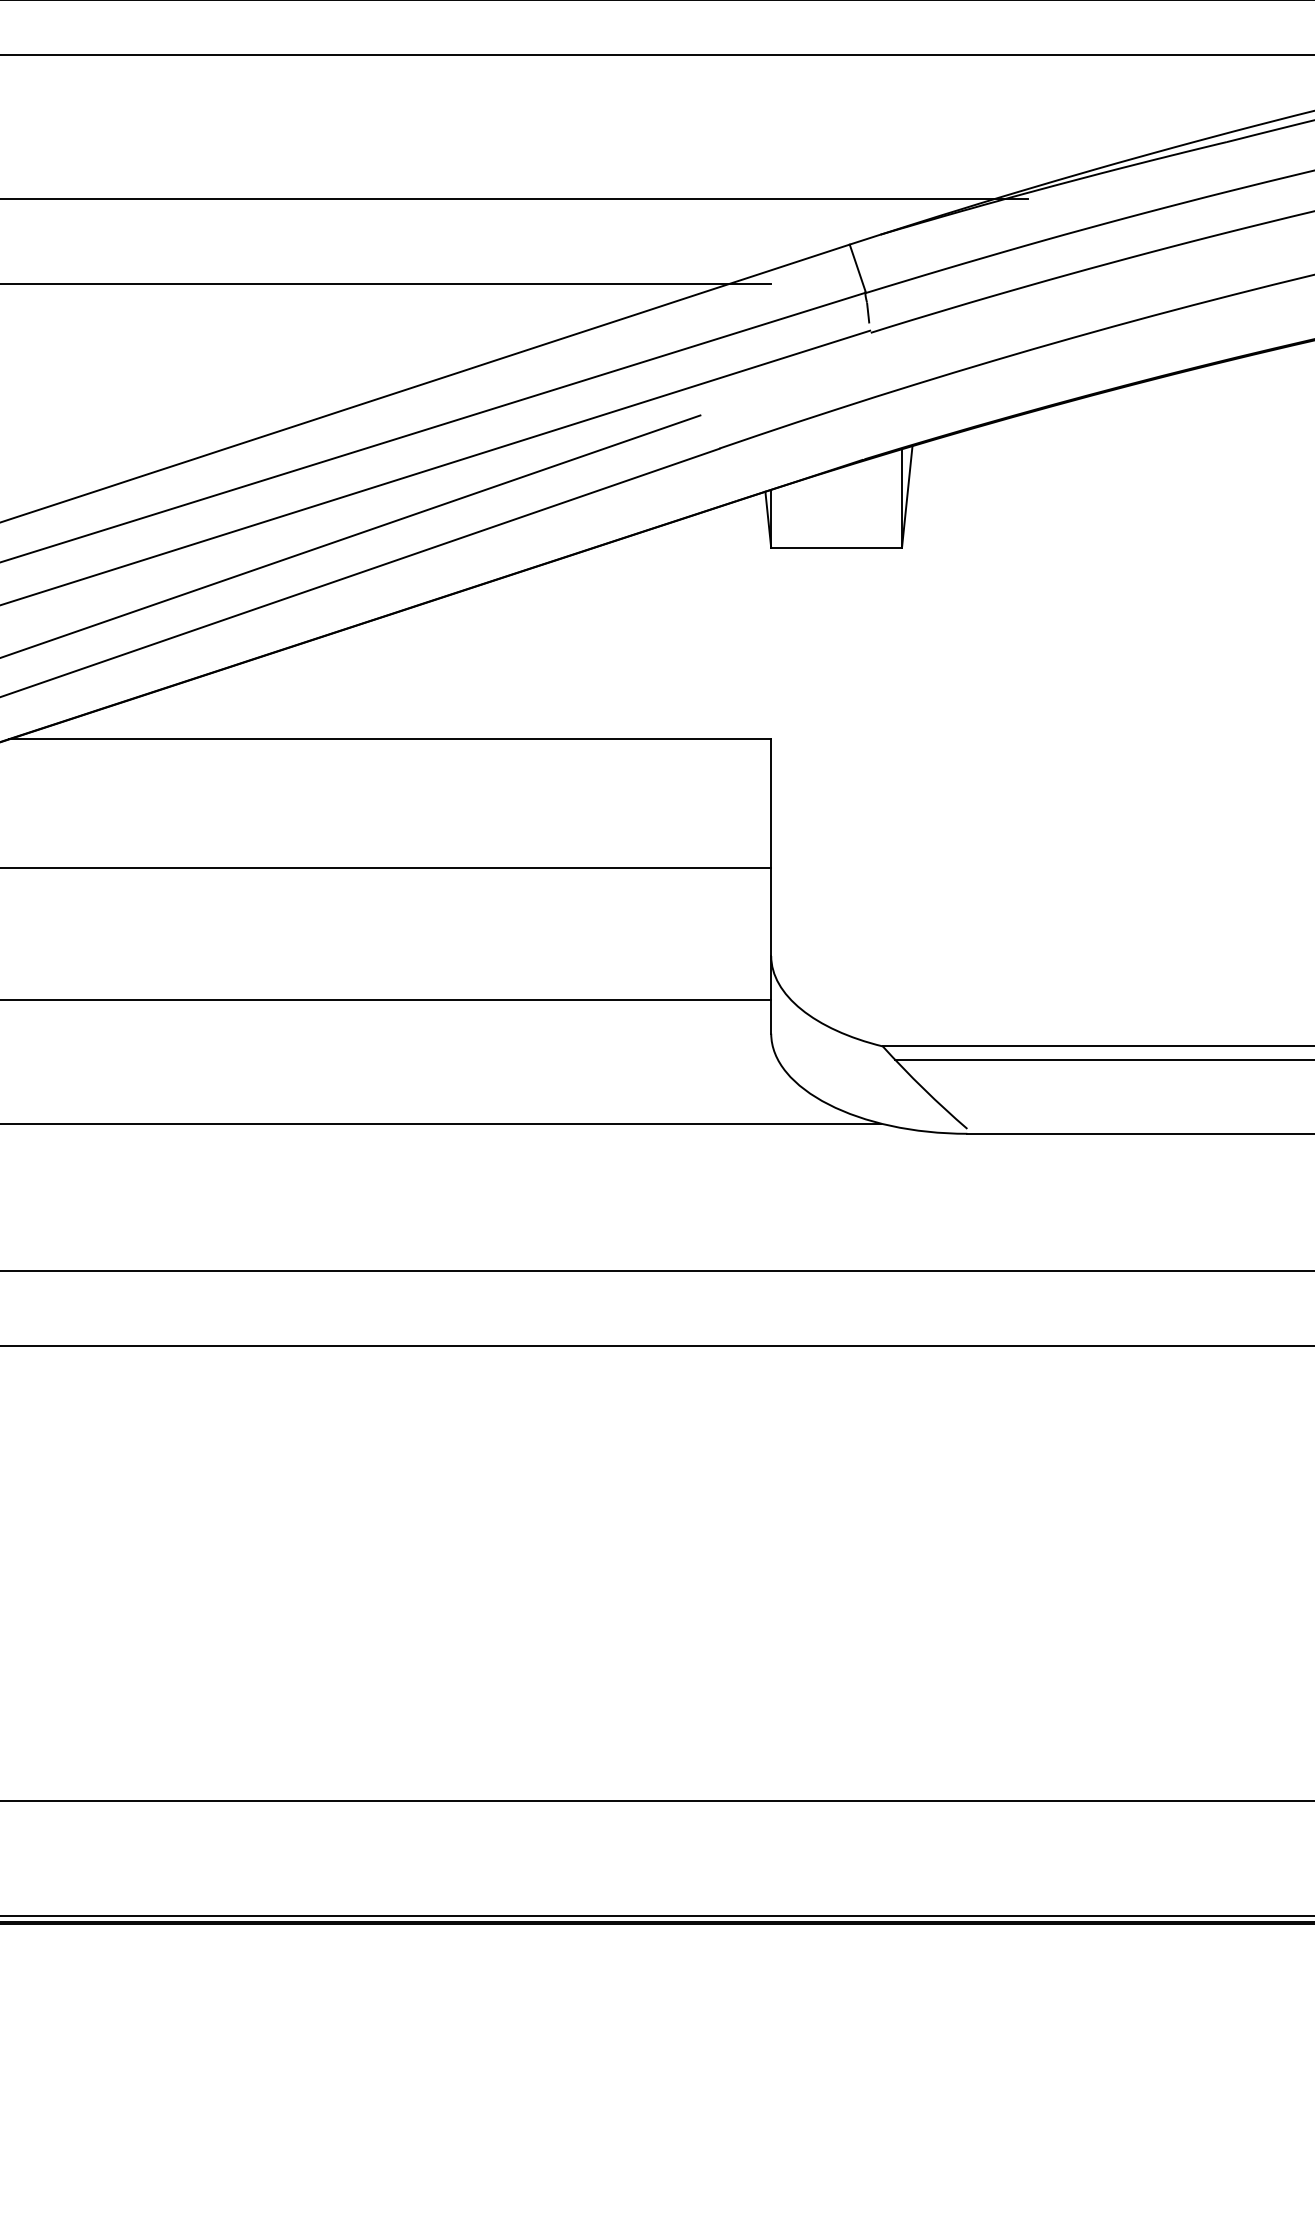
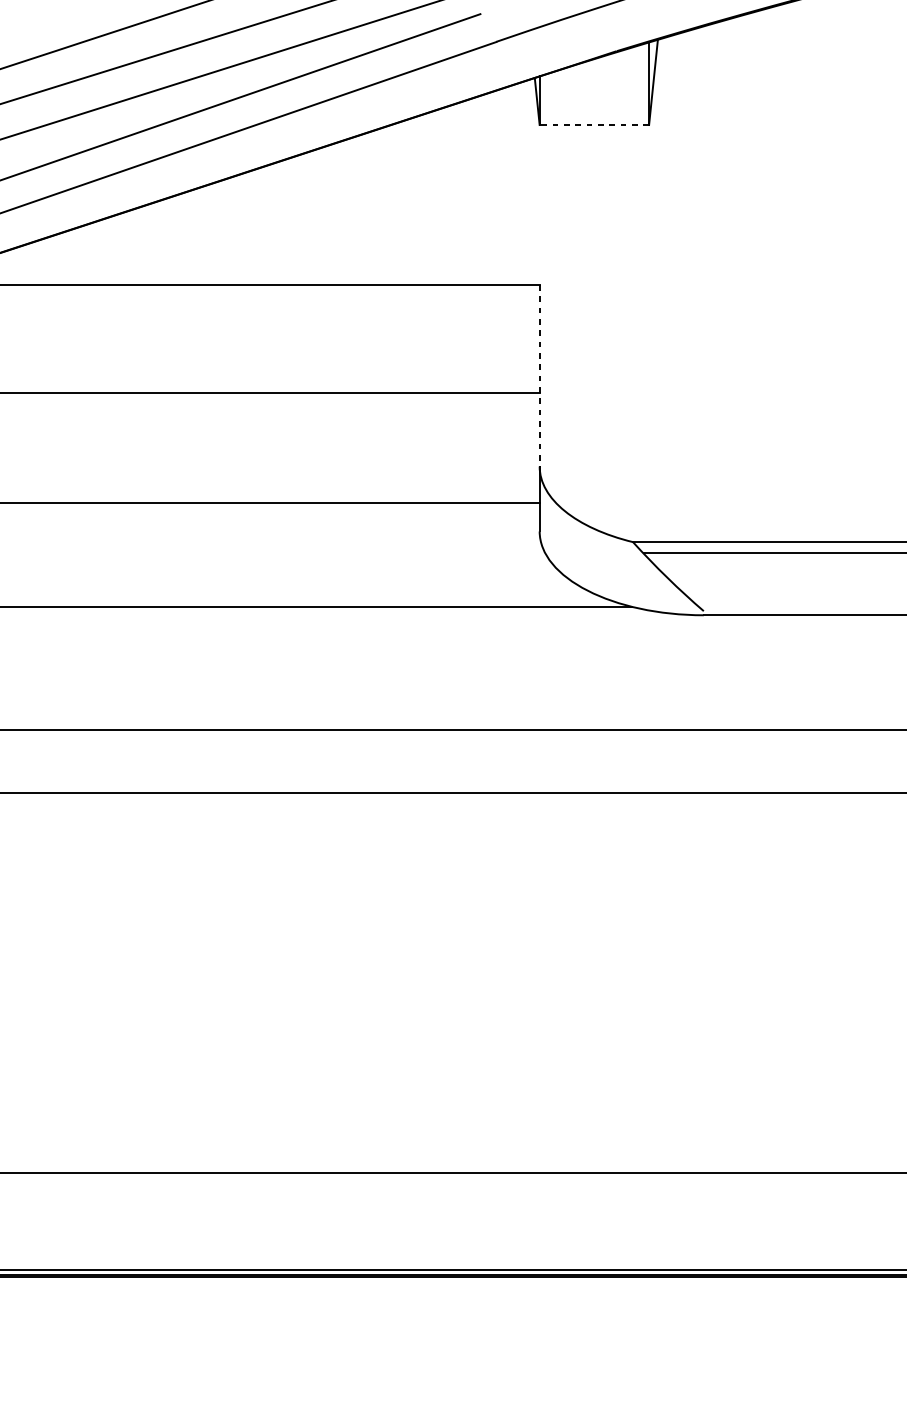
line: (836, 547) -> (594, 124), solid -> dashed
line: (771, 848) -> (539, 376), solid -> dashed

